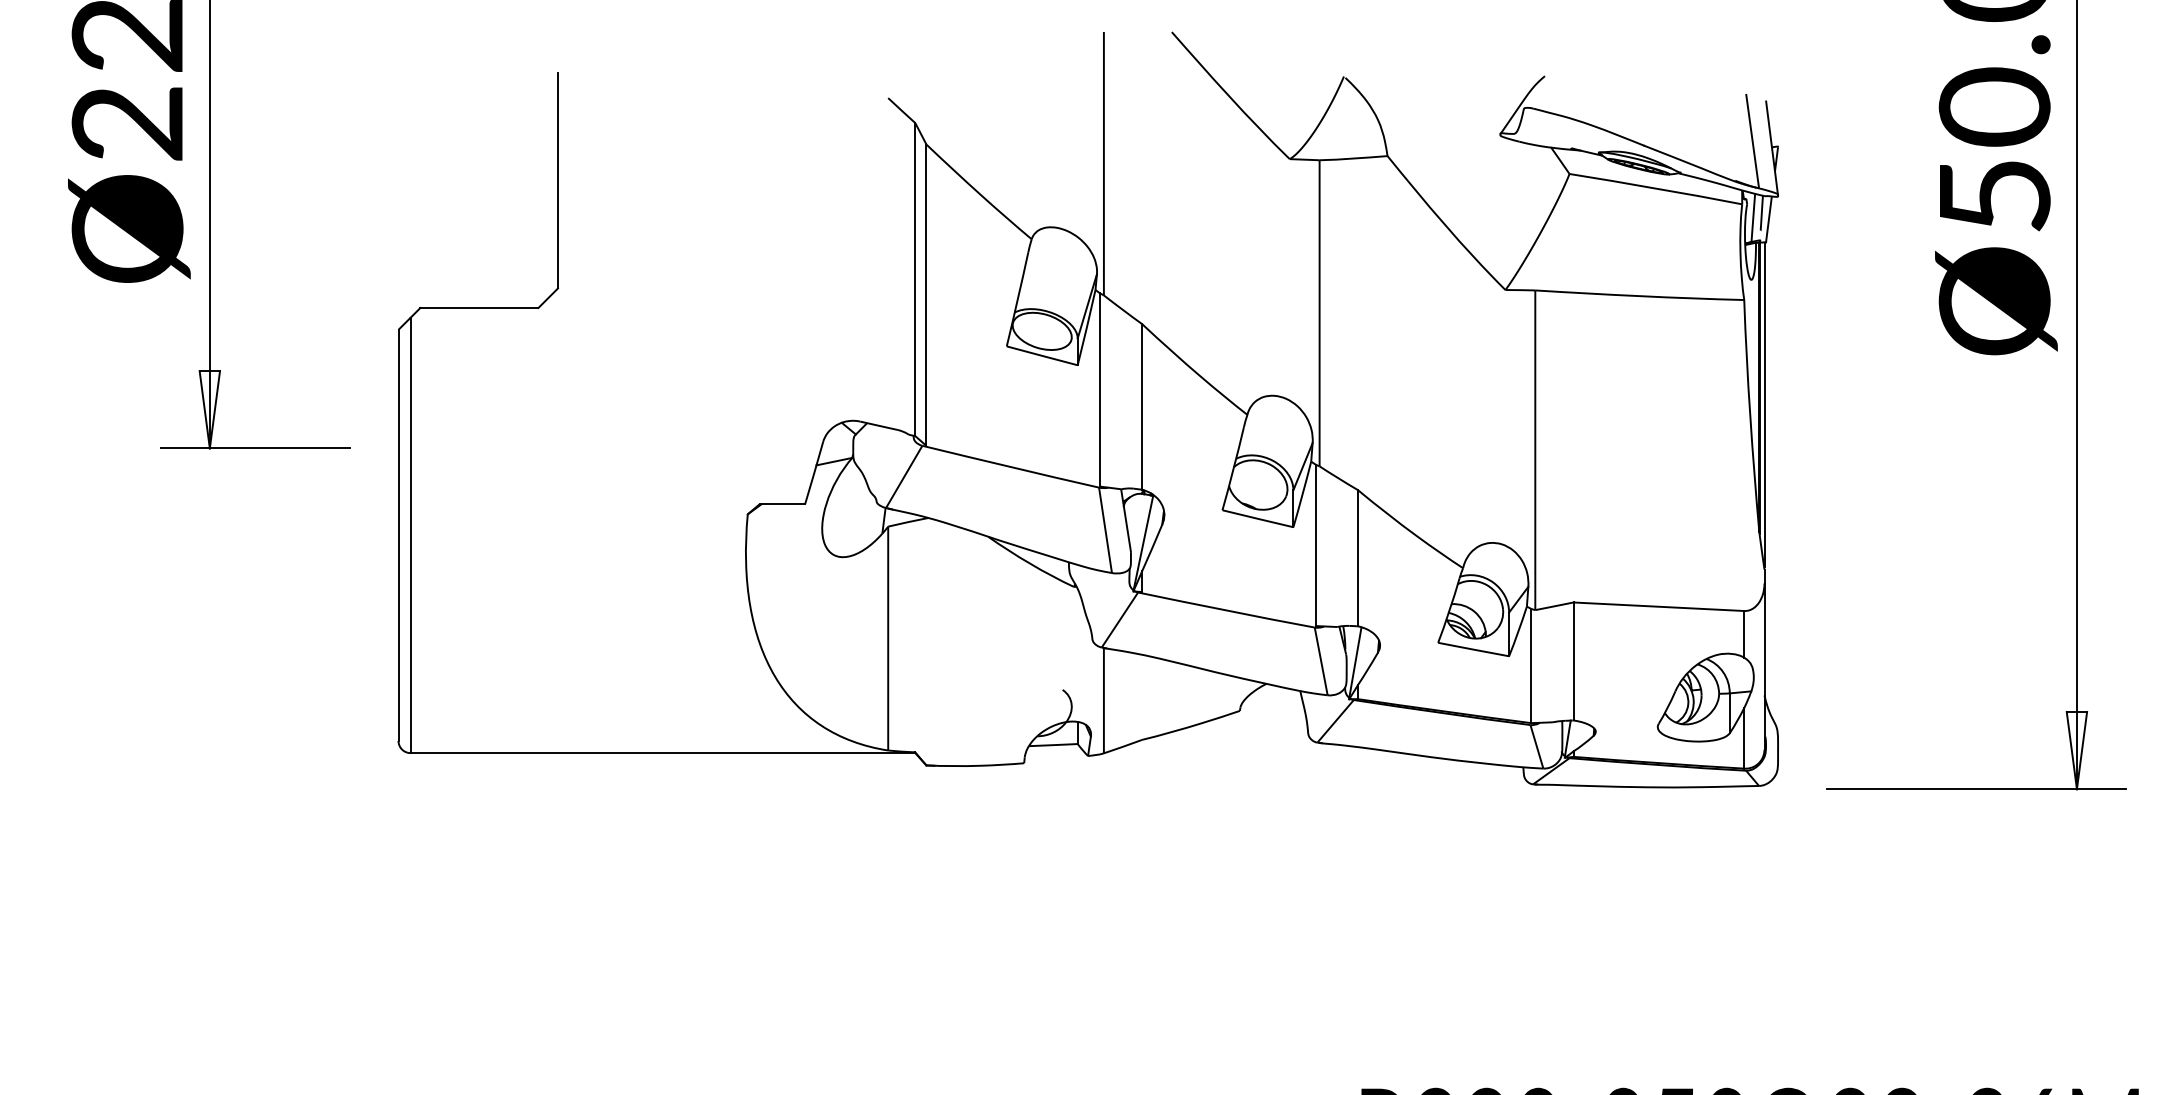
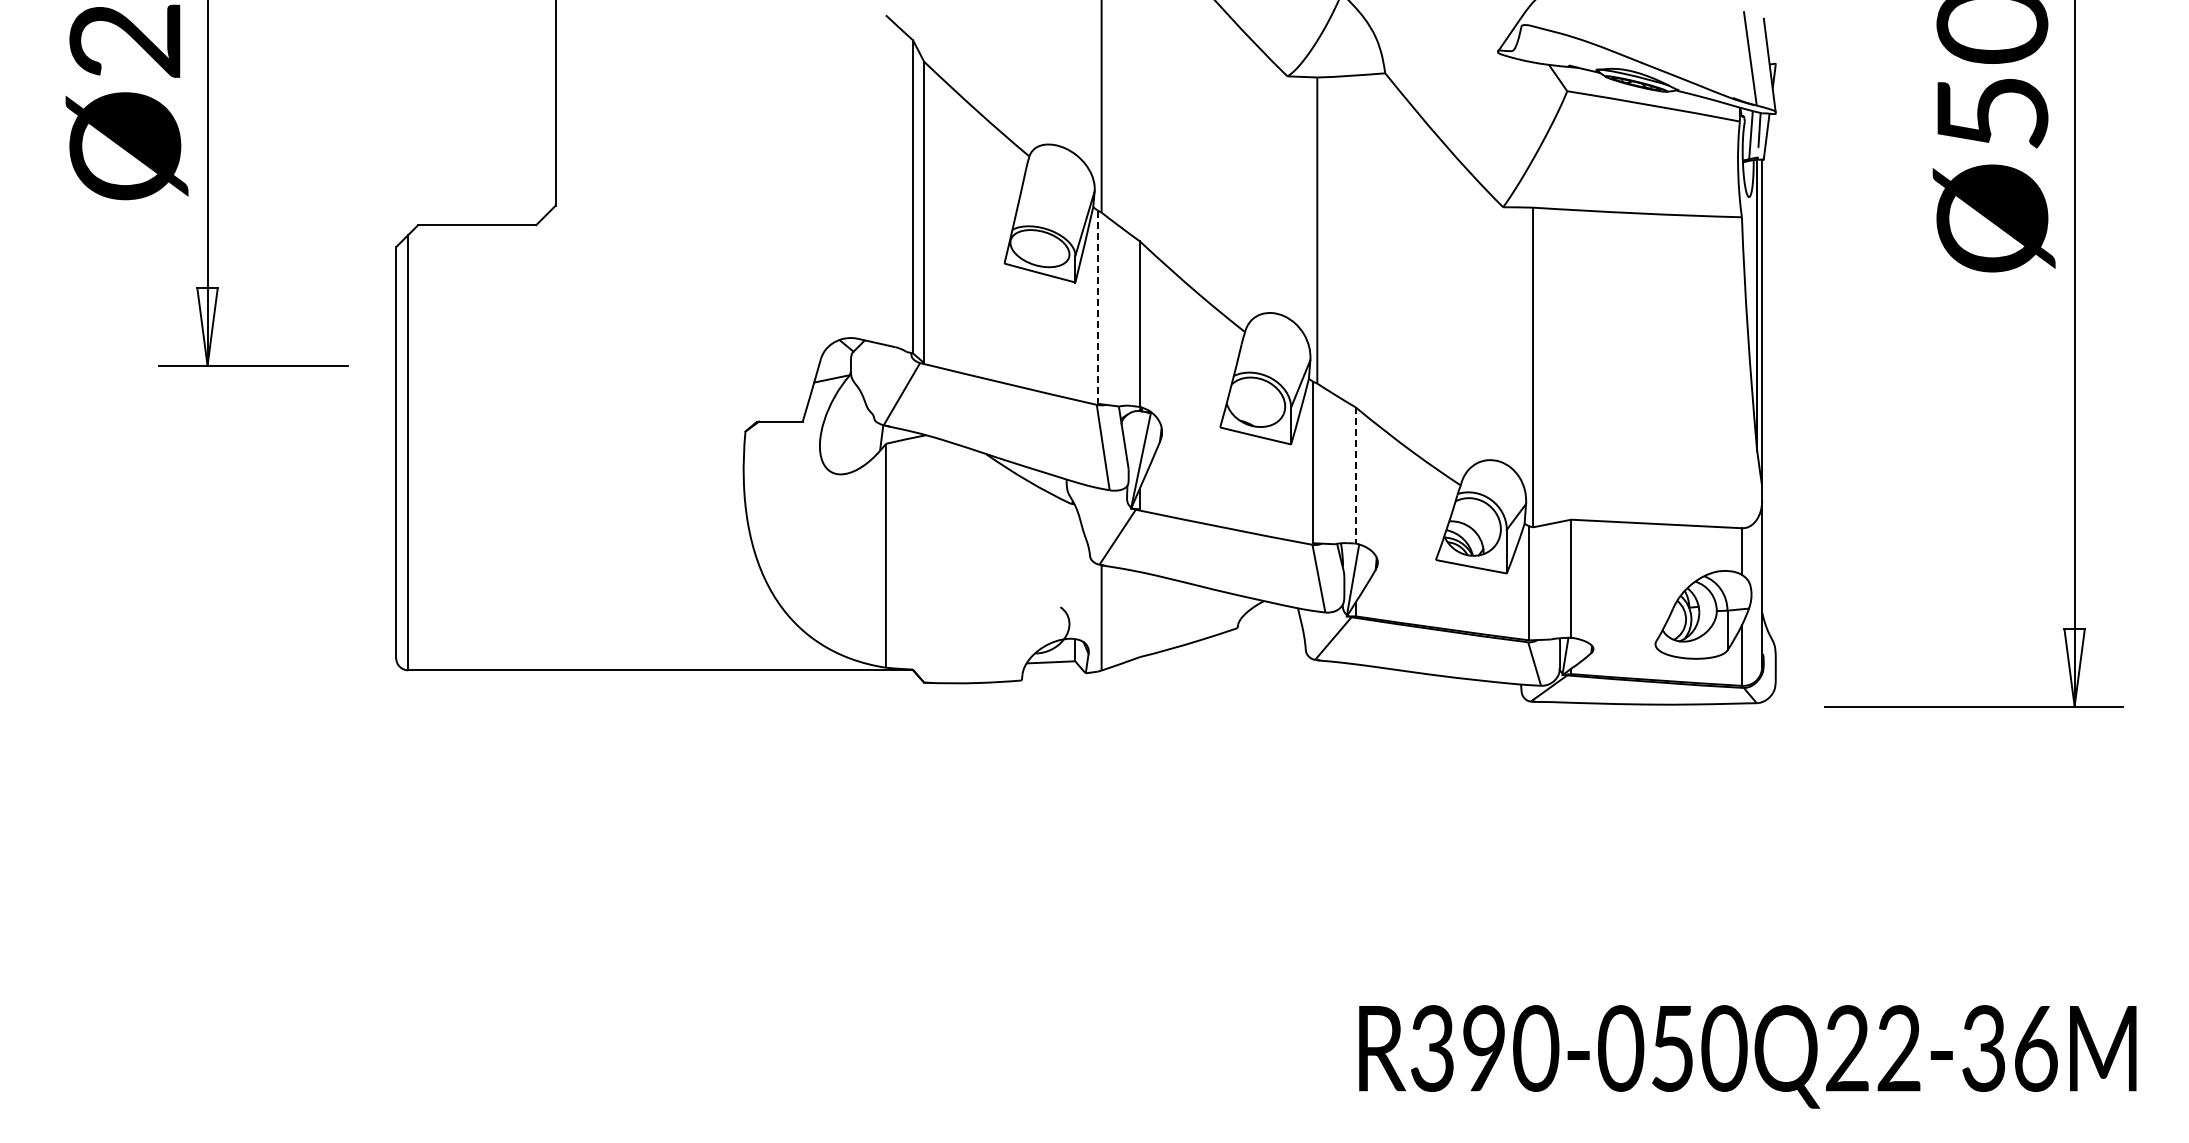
line: (1099, 390) -> (1097, 307), solid -> dashed
line: (1357, 558) -> (1355, 475), solid -> dashed

